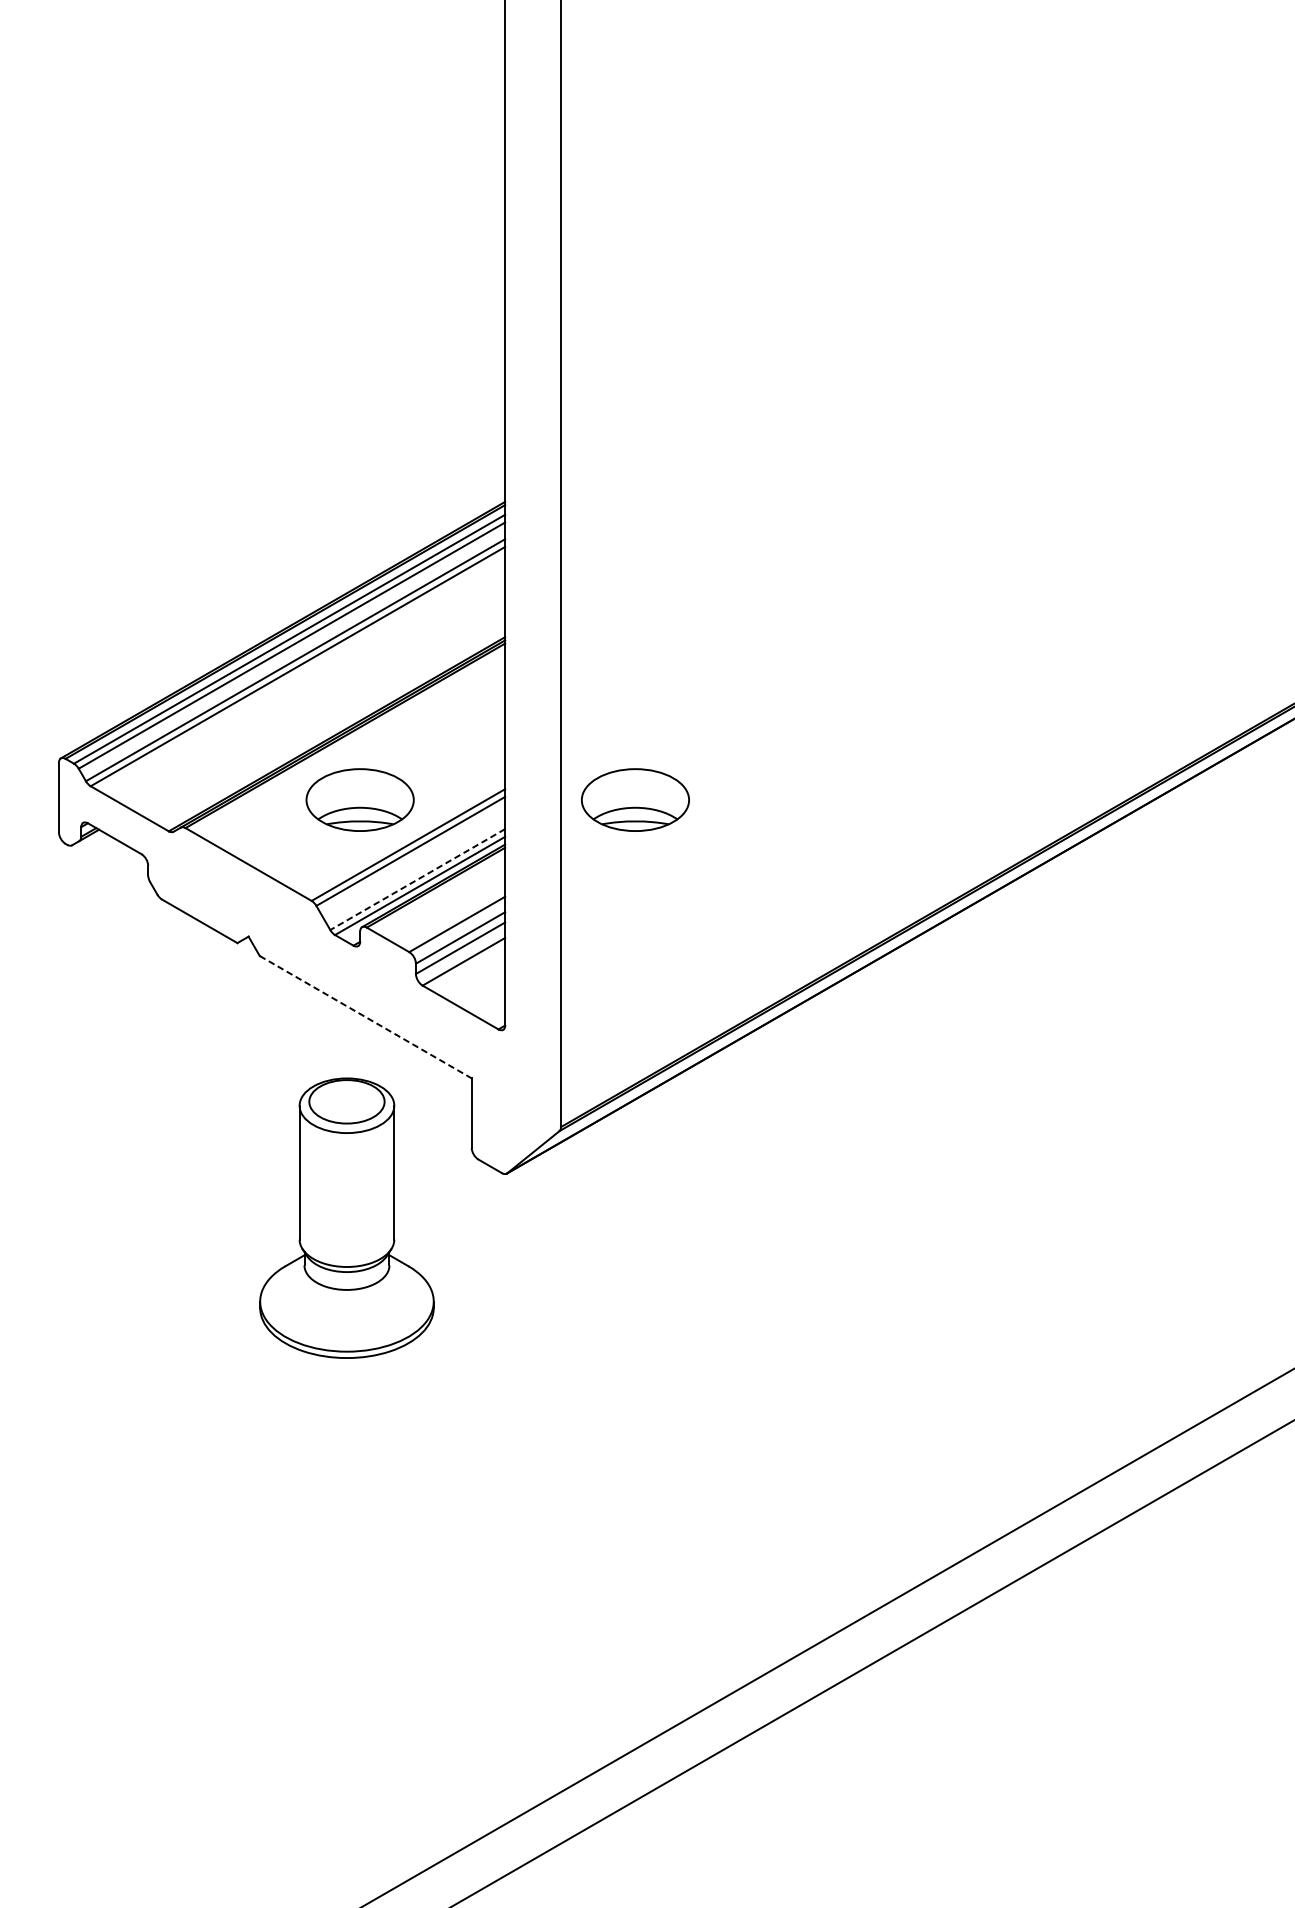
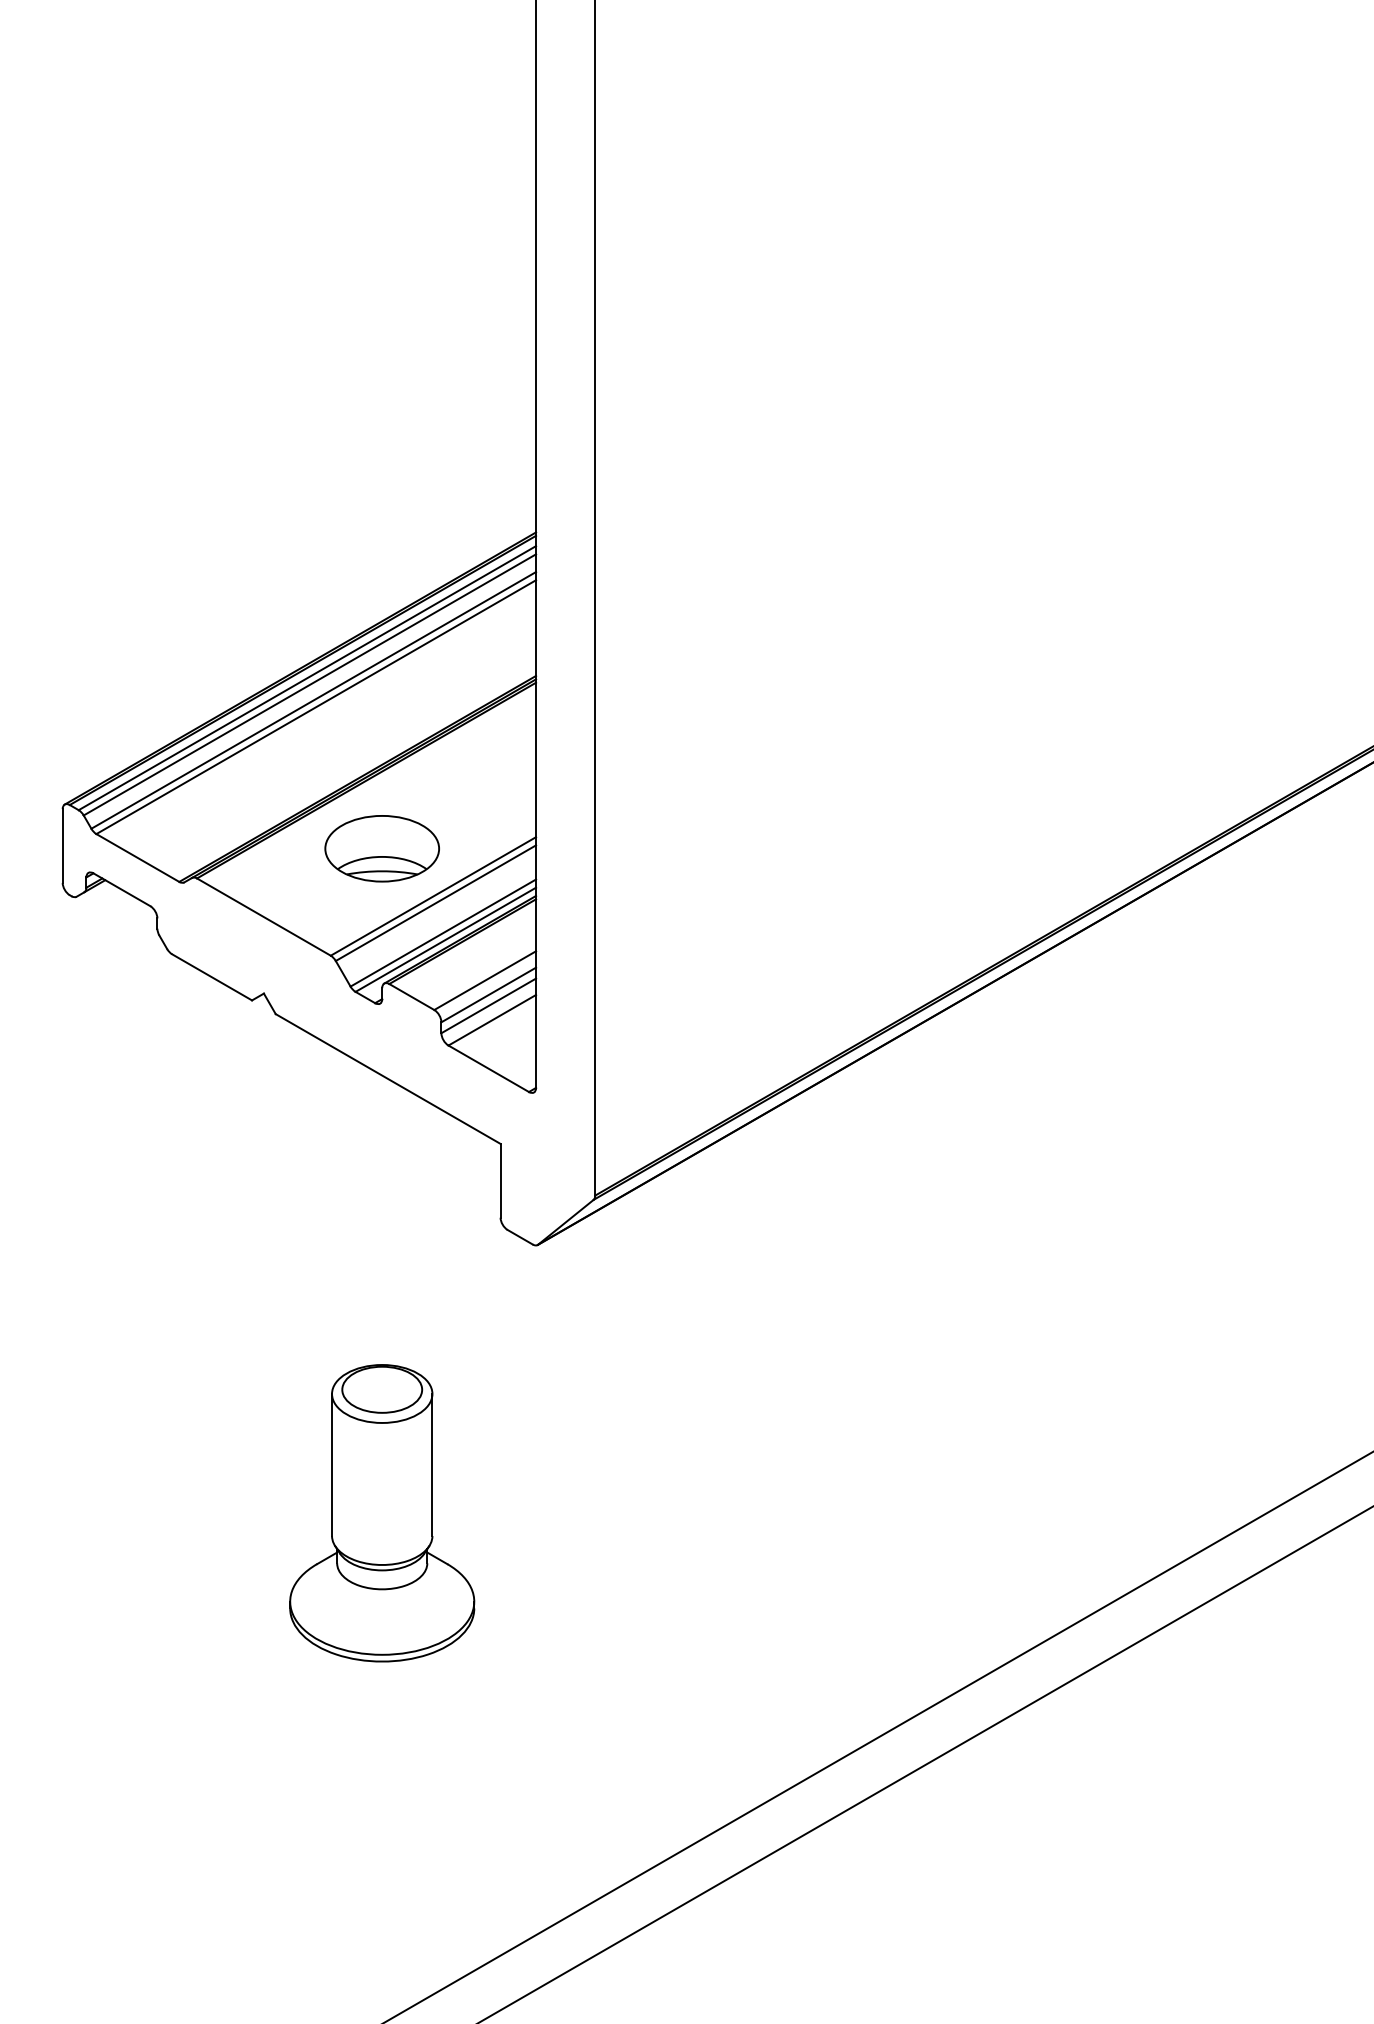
part: (634, 799) -> (673, 848), removed
line: (416, 879) -> (442, 933), dashed -> solid
line: (366, 1017) -> (388, 1079), dashed -> solid
part: (347, 1218) -> (382, 1513), moved

